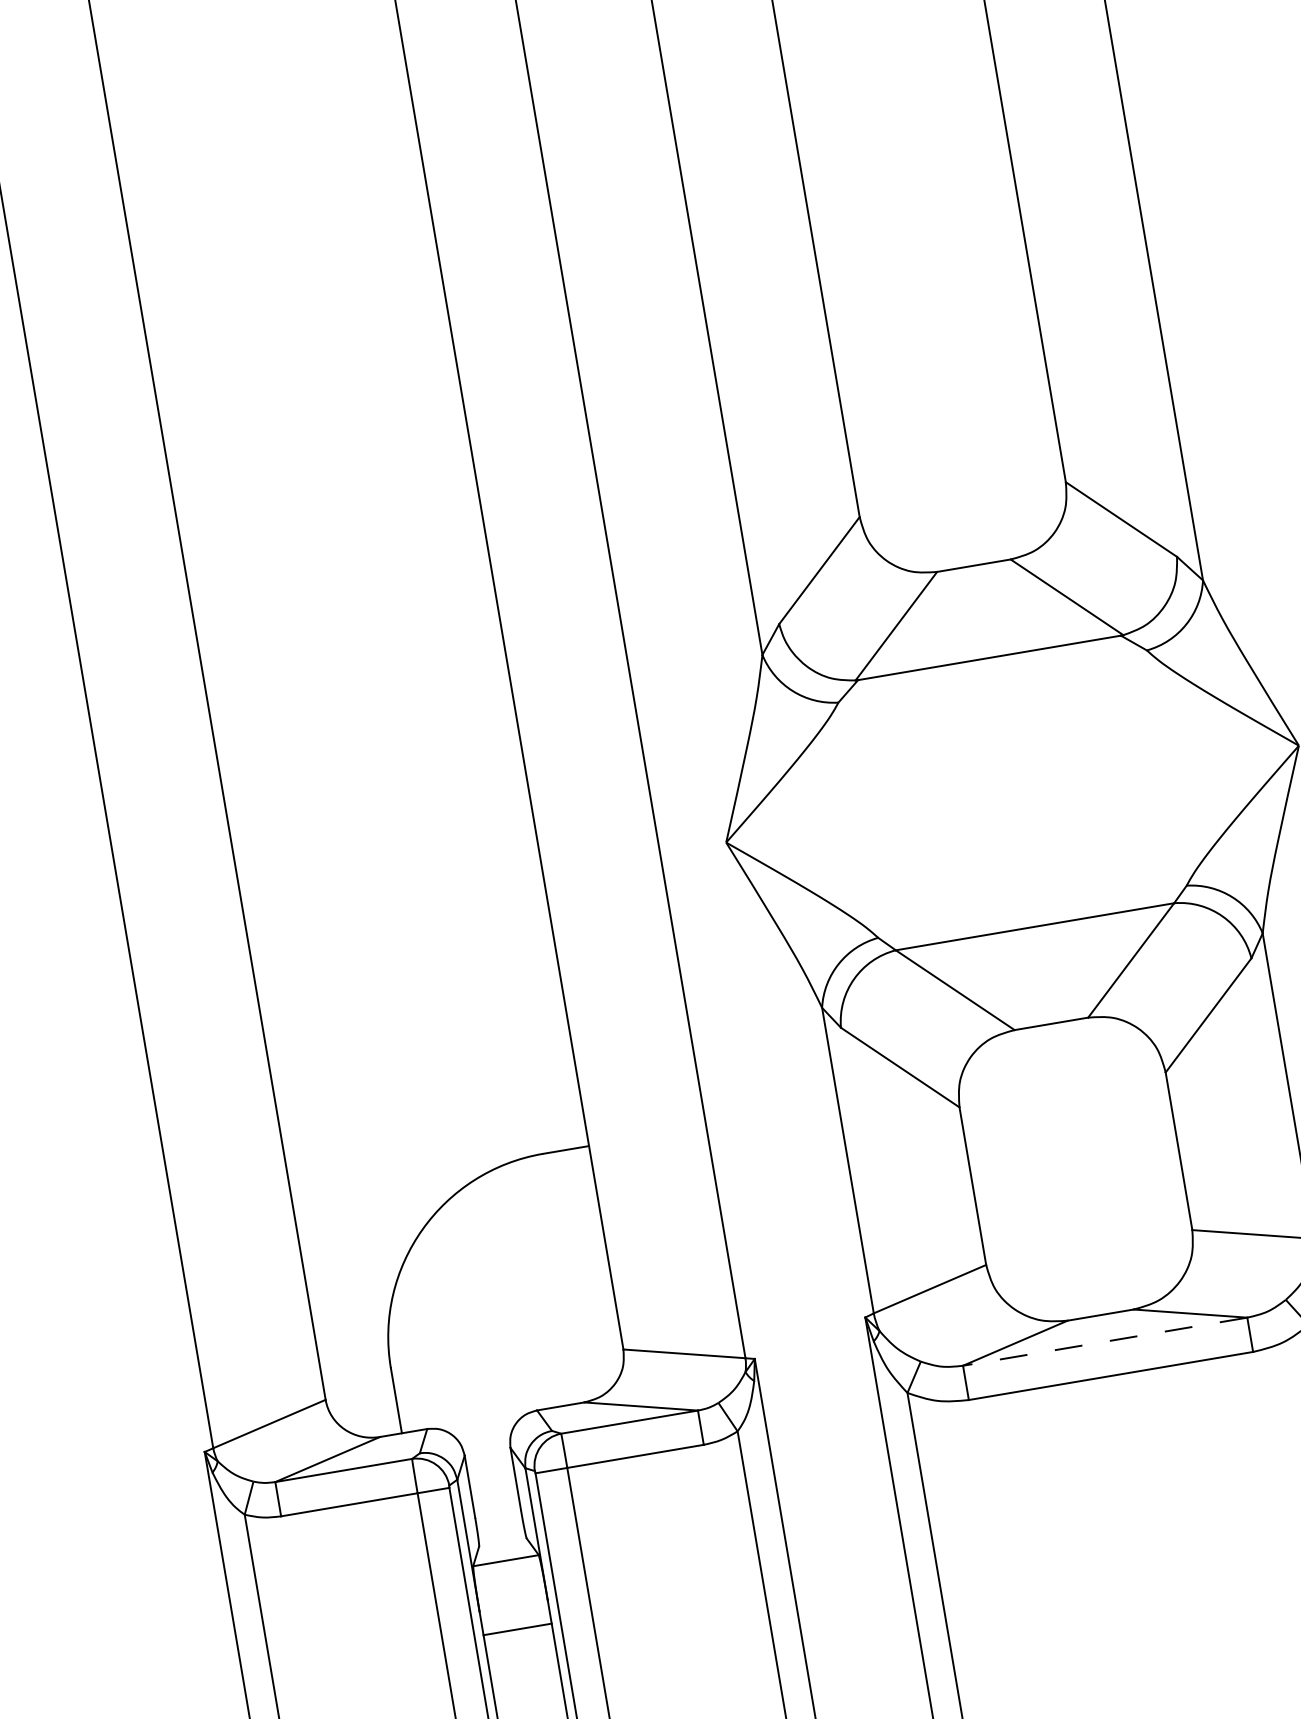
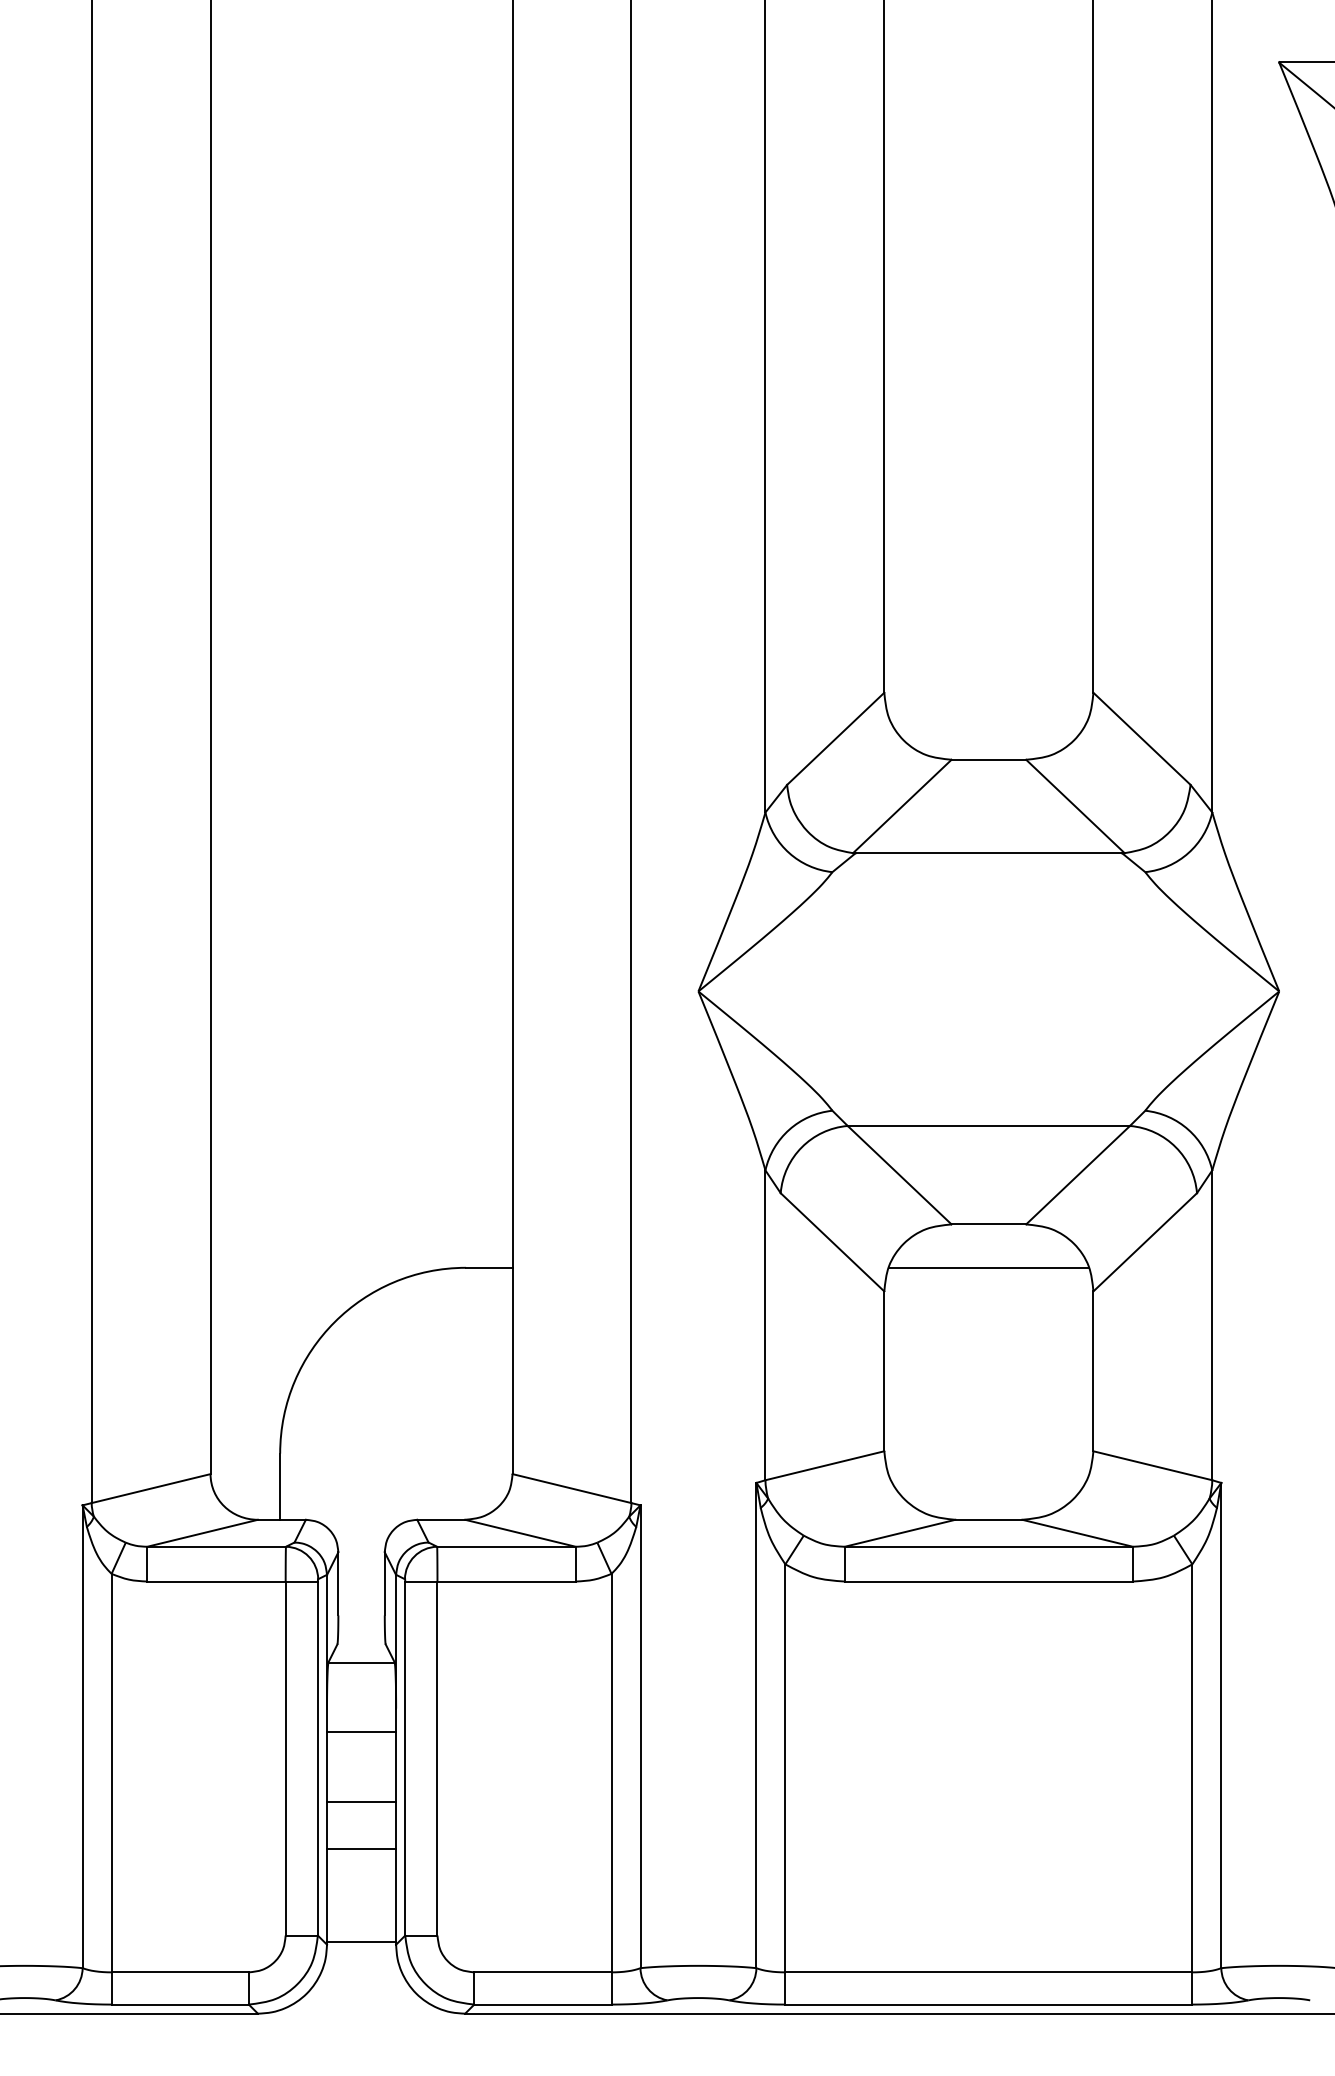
line: (1058, 1066) -> (988, 1267), added
line: (1104, 1341) -> (988, 1546), dashed -> solid
line: (529, 1698) -> (361, 1802), added

